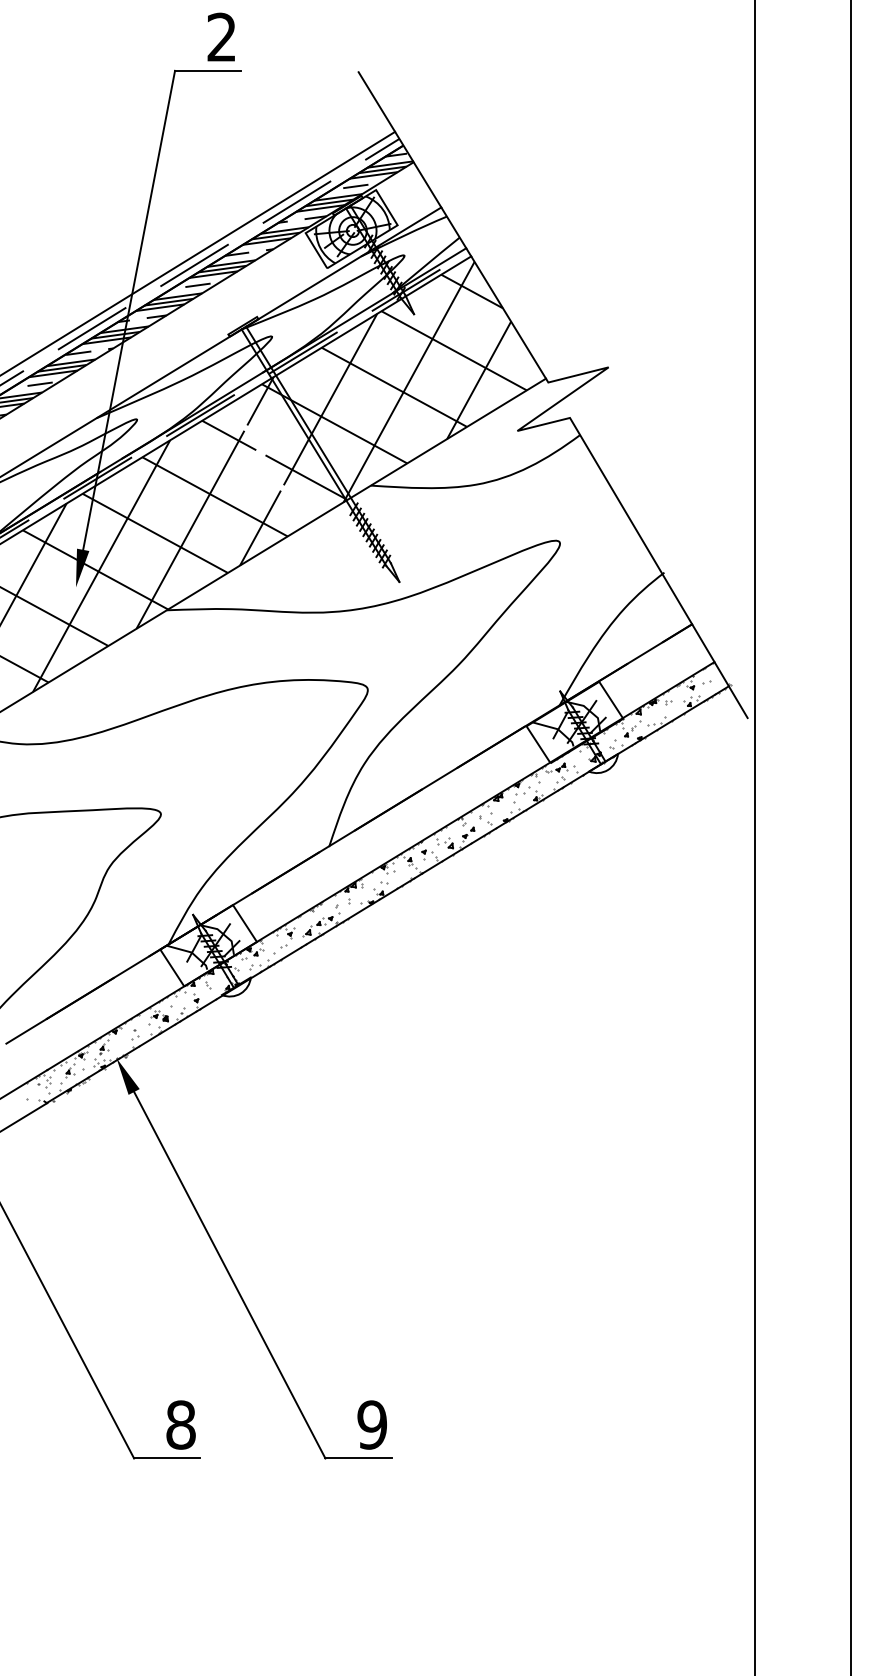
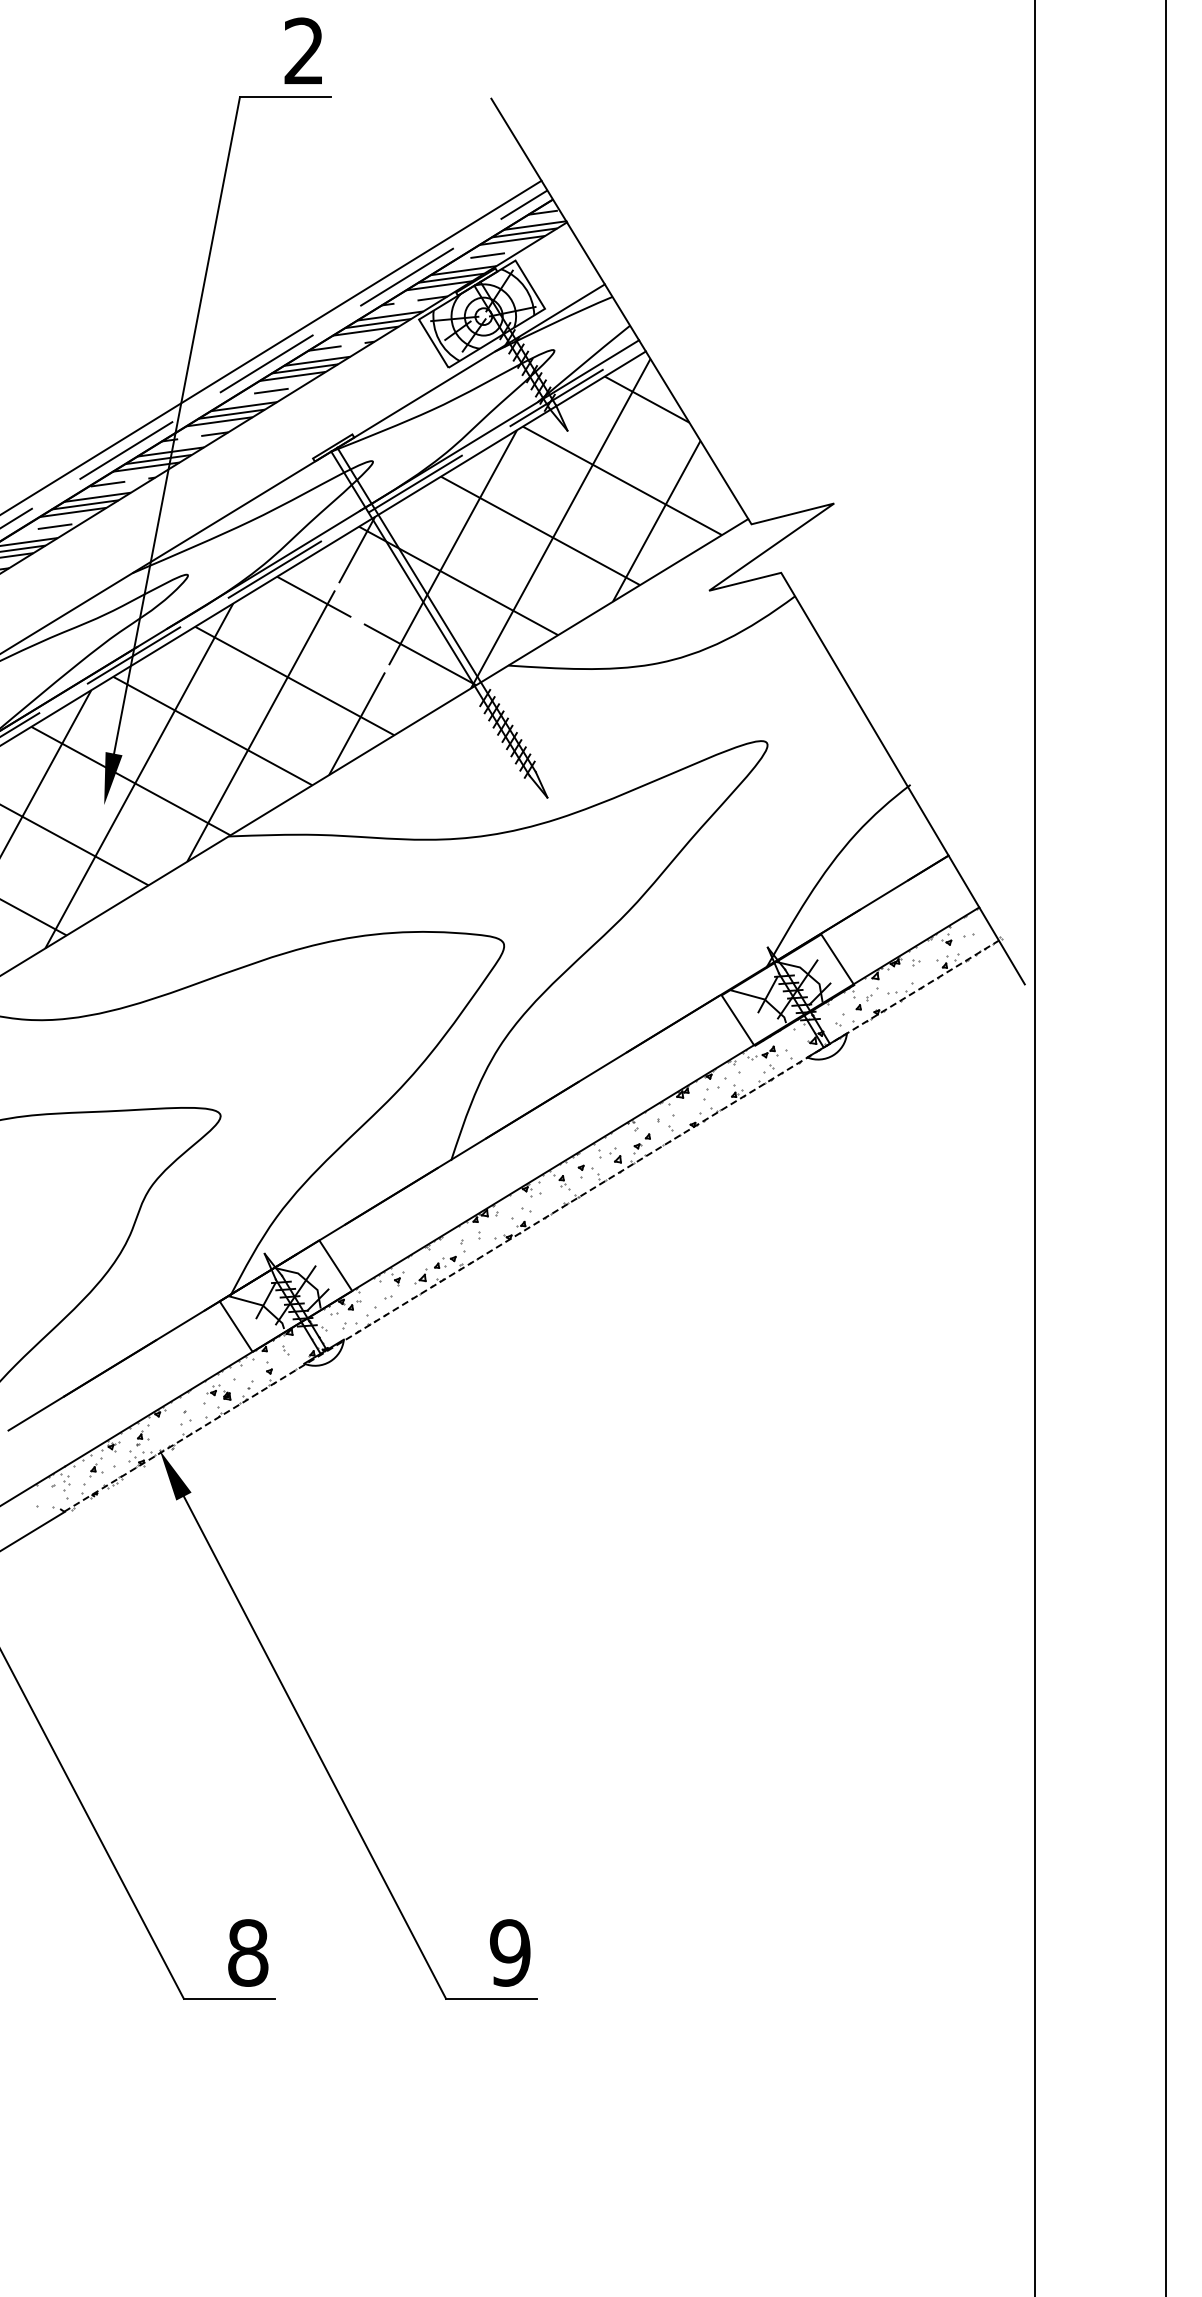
line: (387, 894) -> (531, 1226), solid -> dashed

